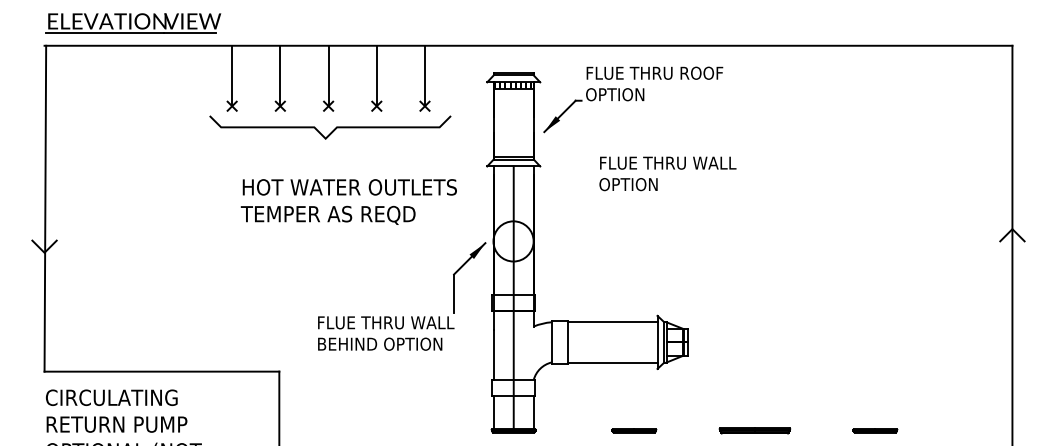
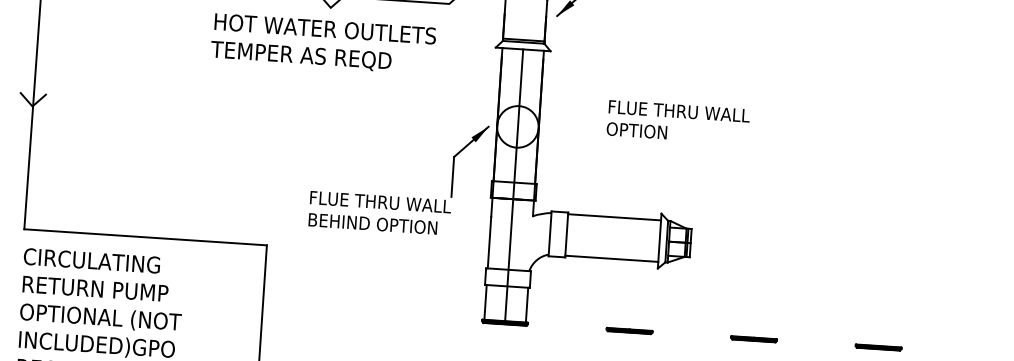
text: (667, 173) -> (677, 122), moved
text: (348, 201) -> (323, 43), moved
part: (754, 430) -> (753, 338), size x0.62

